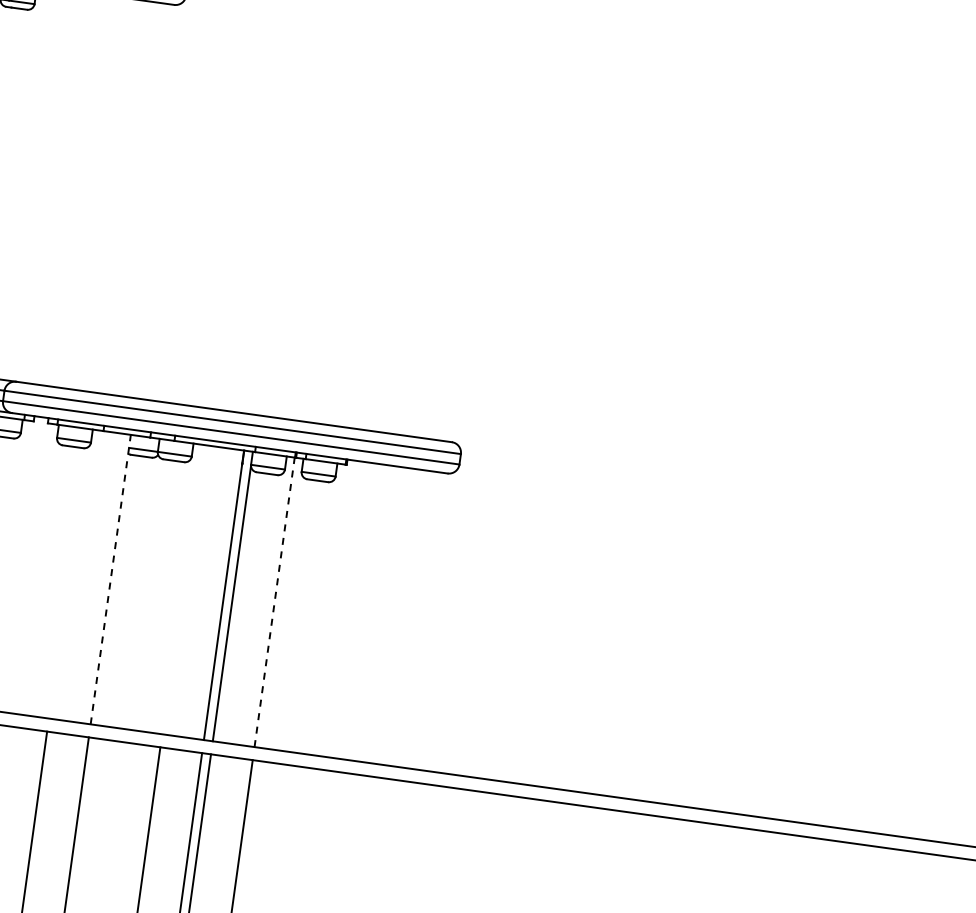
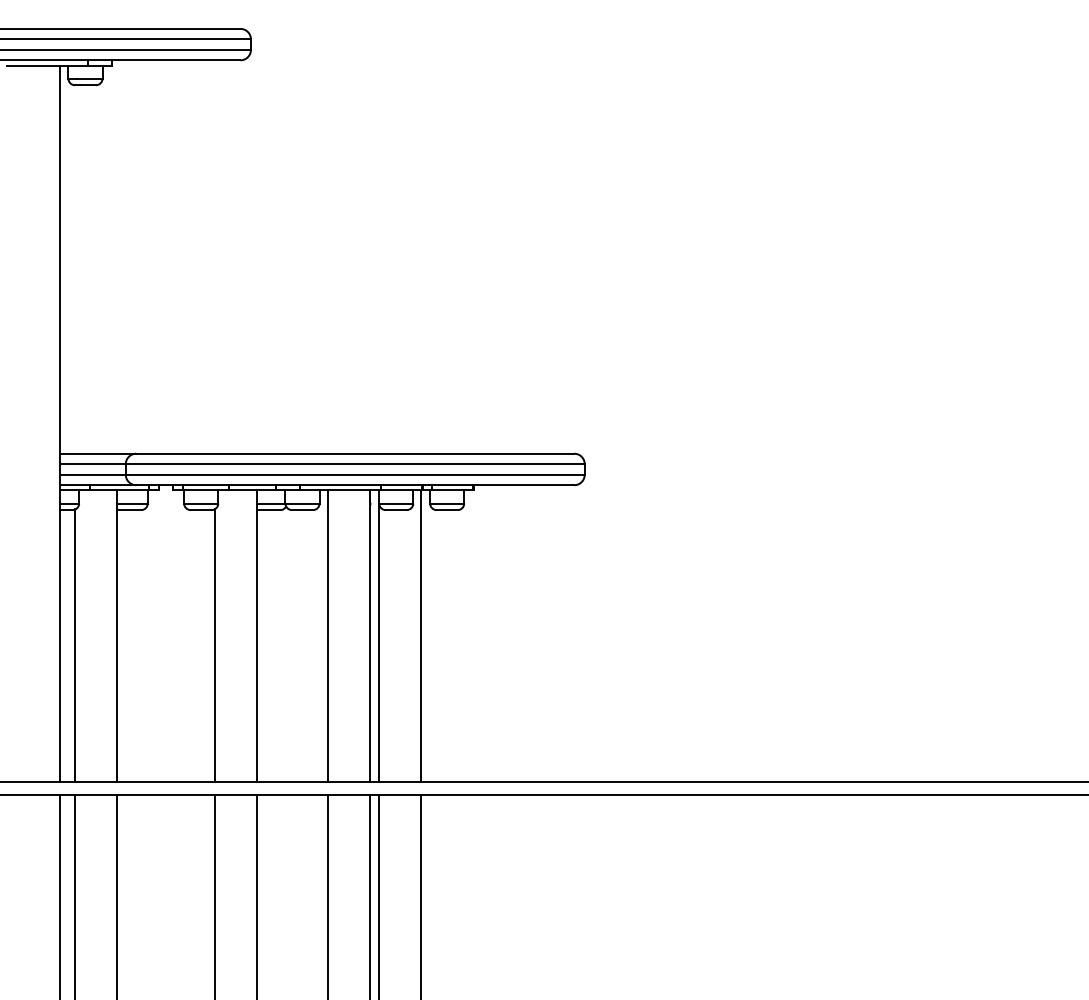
line: (110, 580) -> (256, 636), dashed -> solid
line: (67, 583) -> (214, 645), added
line: (182, 589) -> (328, 635), added
line: (274, 602) -> (421, 636), dashed -> solid

